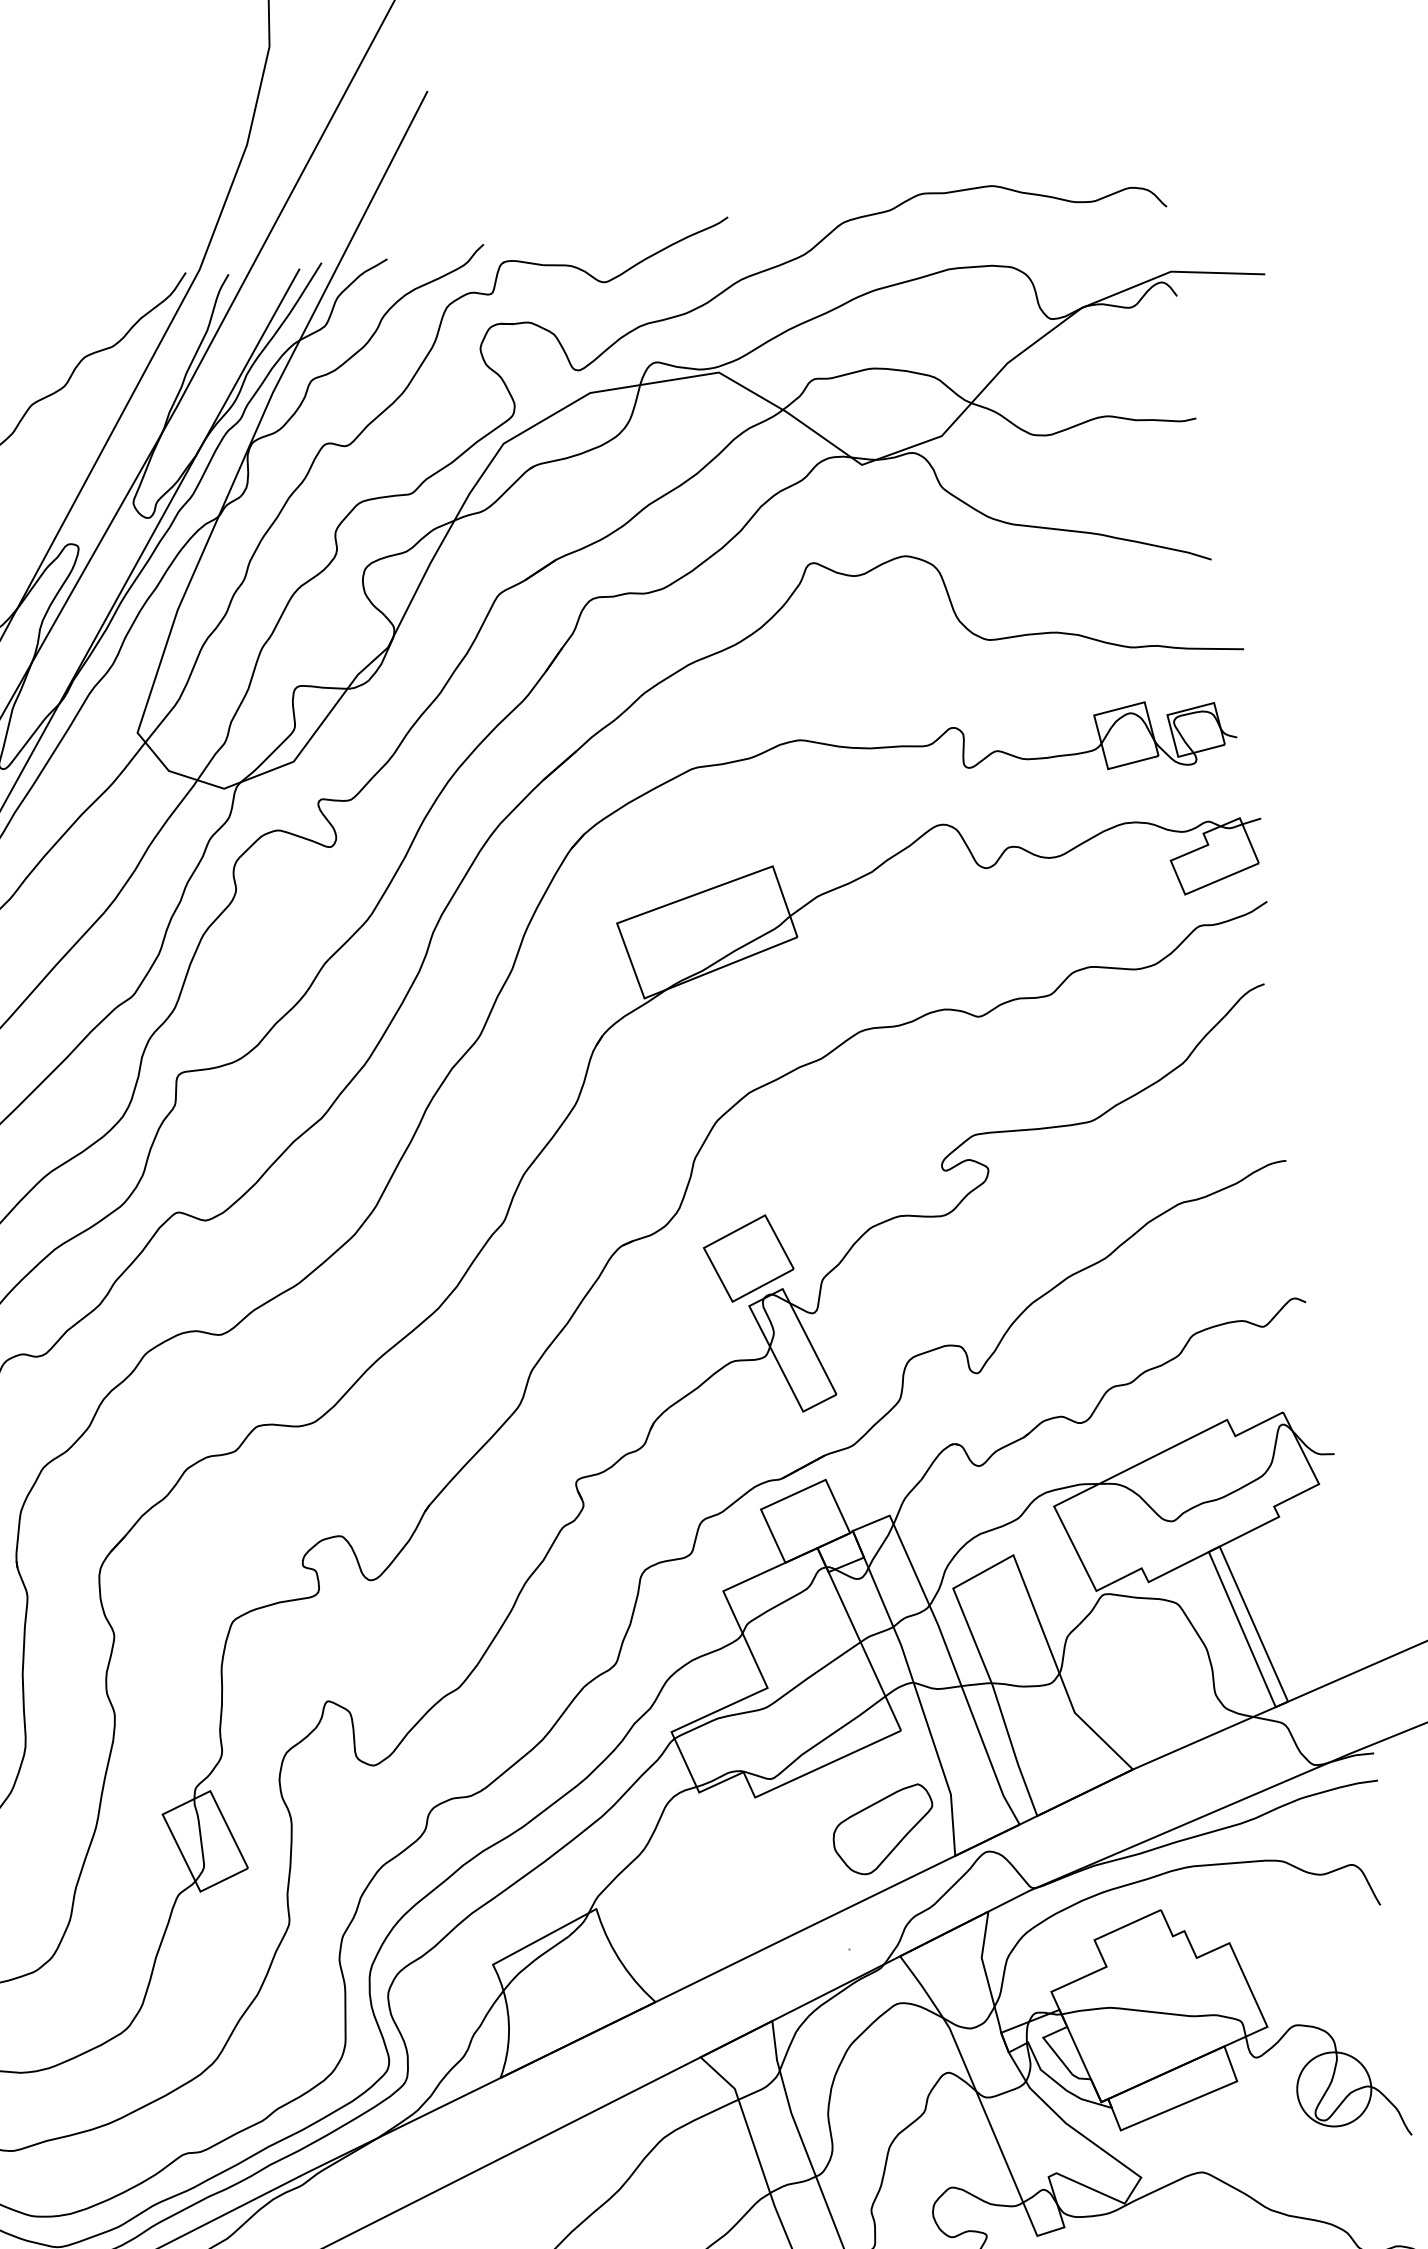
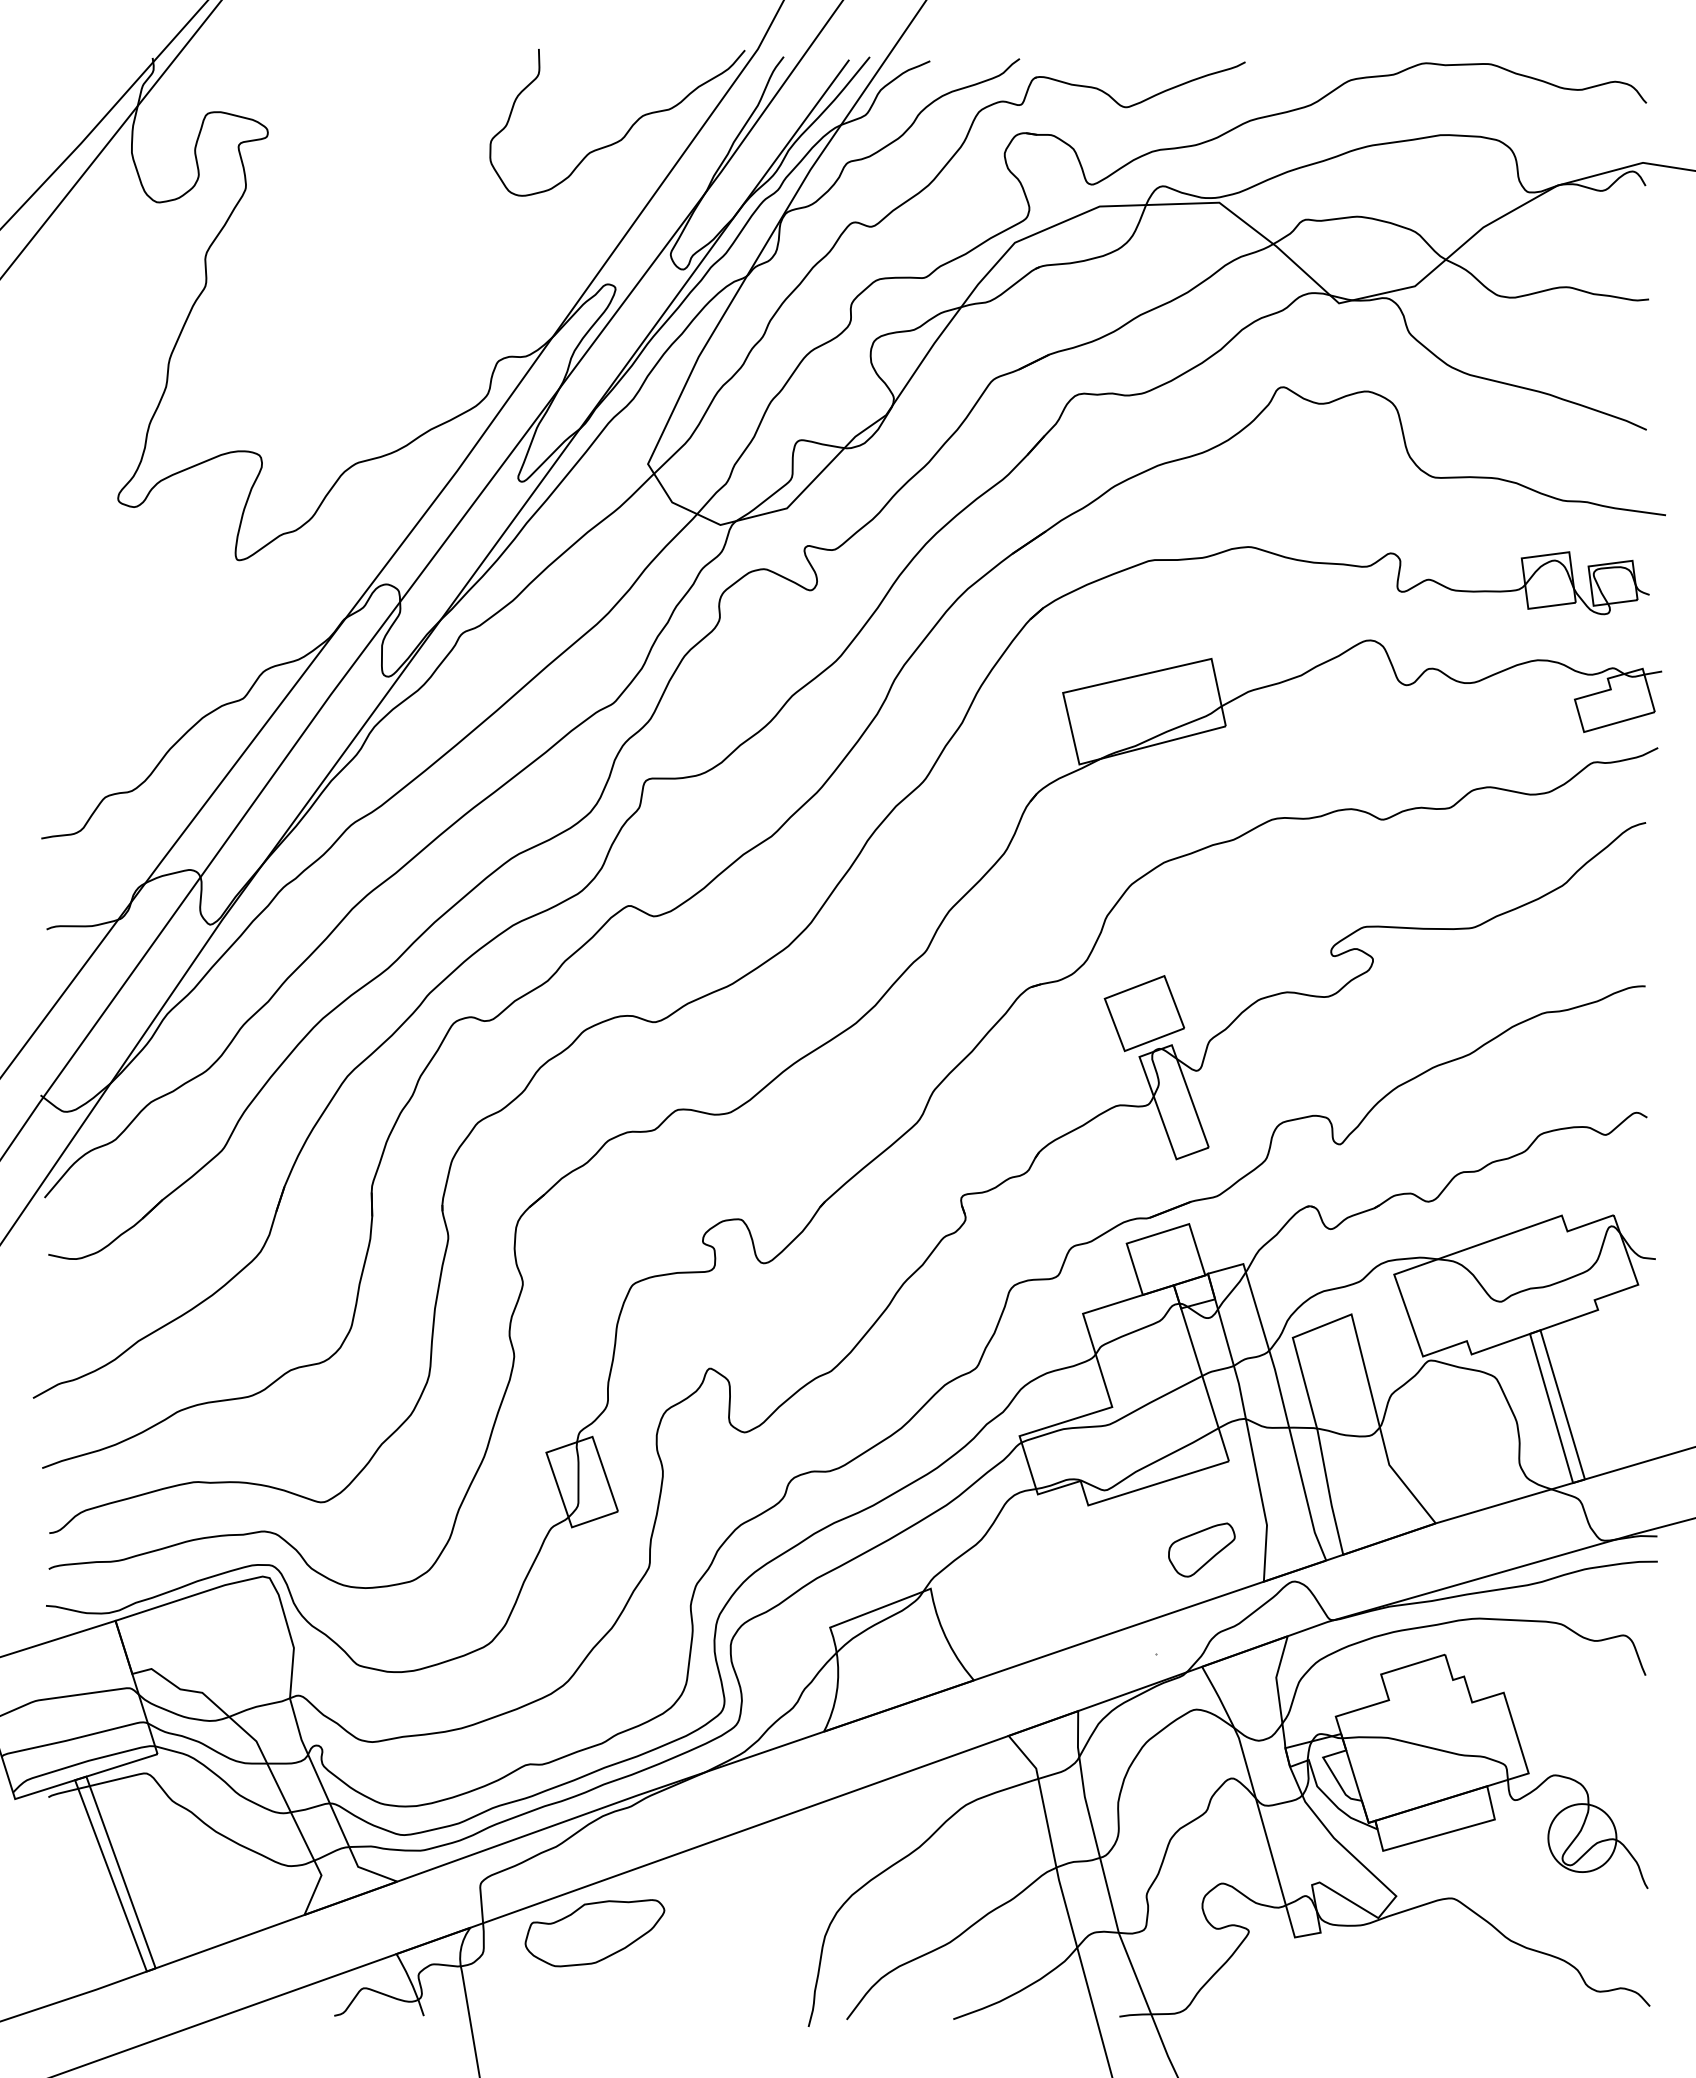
part: (883, 1829) -> (1201, 1549), size x0.7

